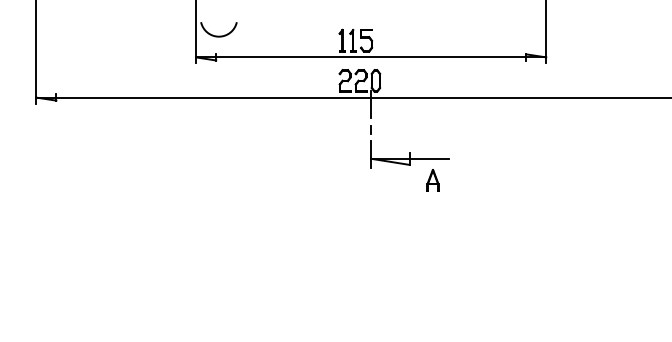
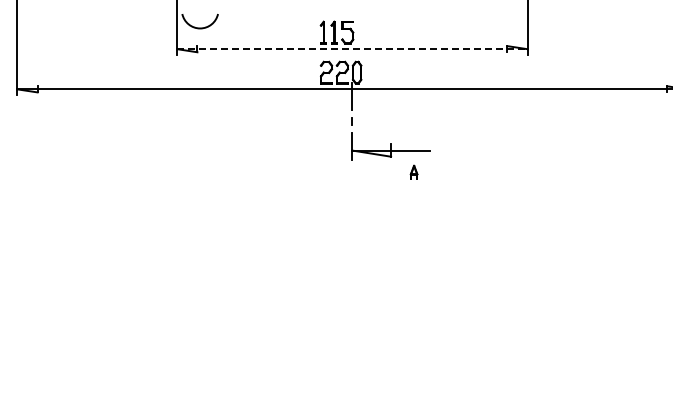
line: (371, 57) -> (352, 49), solid -> dashed
part: (432, 179) -> (413, 171), size x0.6

